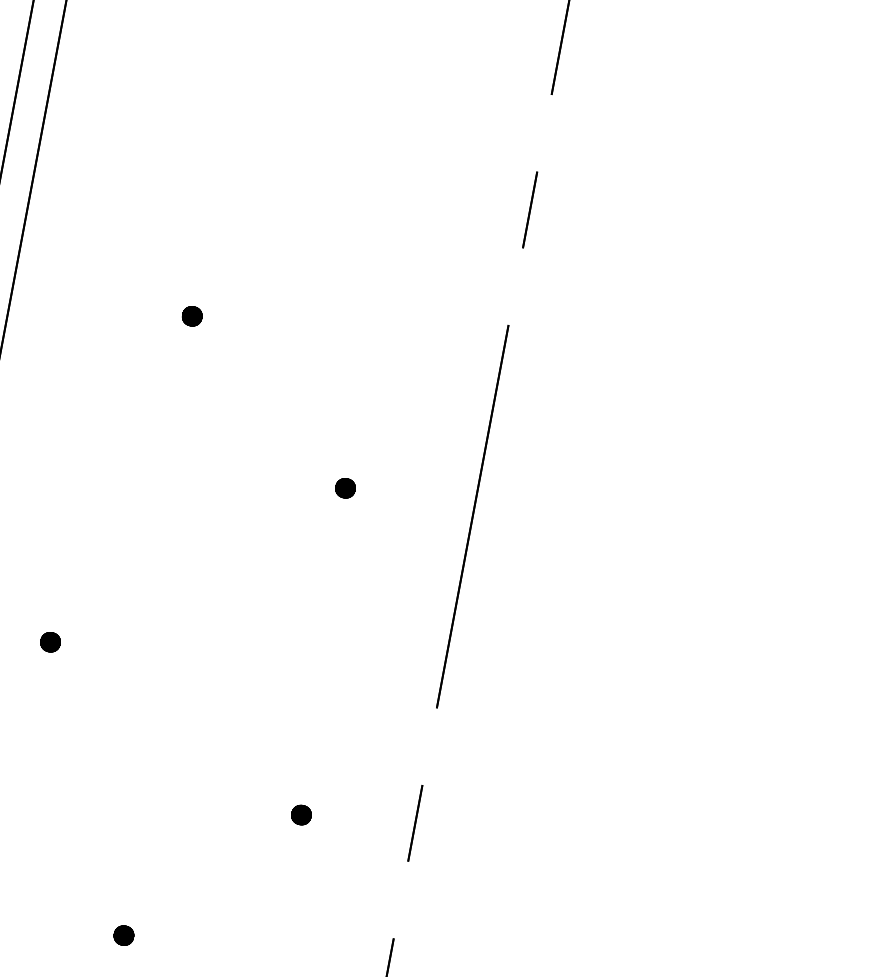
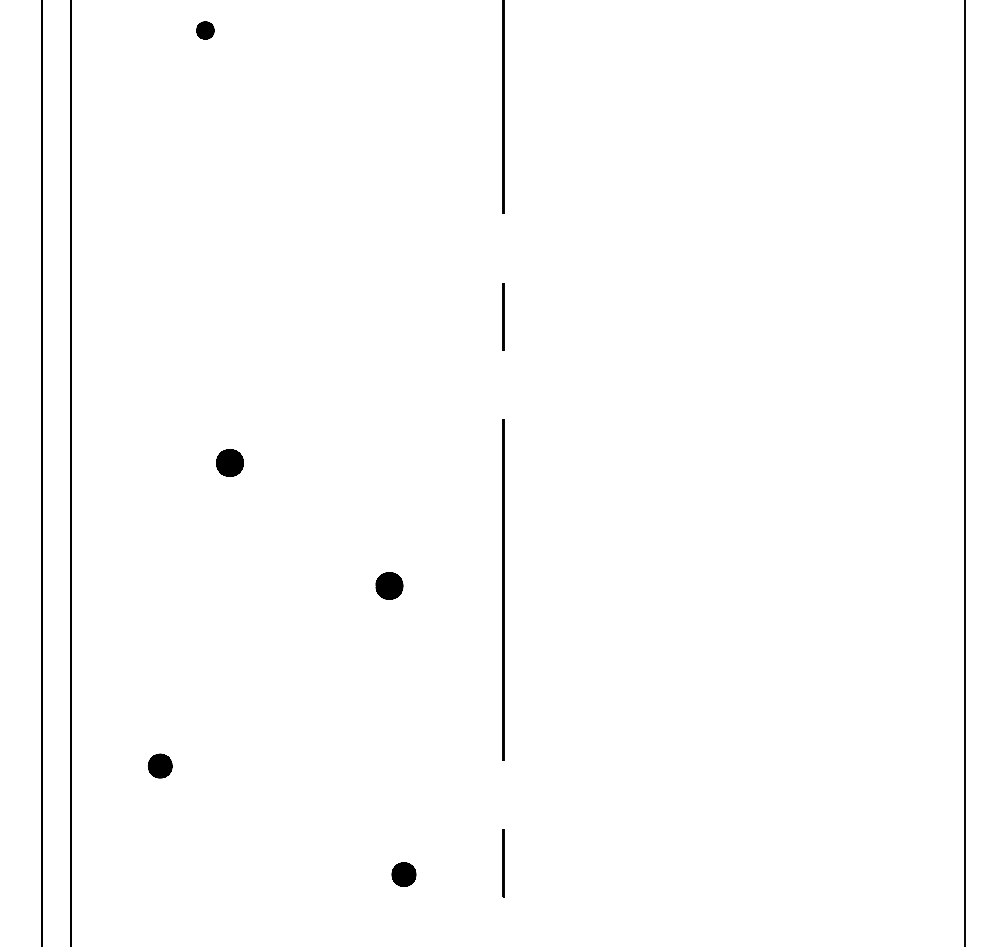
part: (192, 315) -> (229, 462), size x1.6
part: (345, 488) -> (389, 586), size x1.6
part: (50, 642) -> (160, 766), size x1.4
part: (301, 815) -> (404, 874), size x1.4

